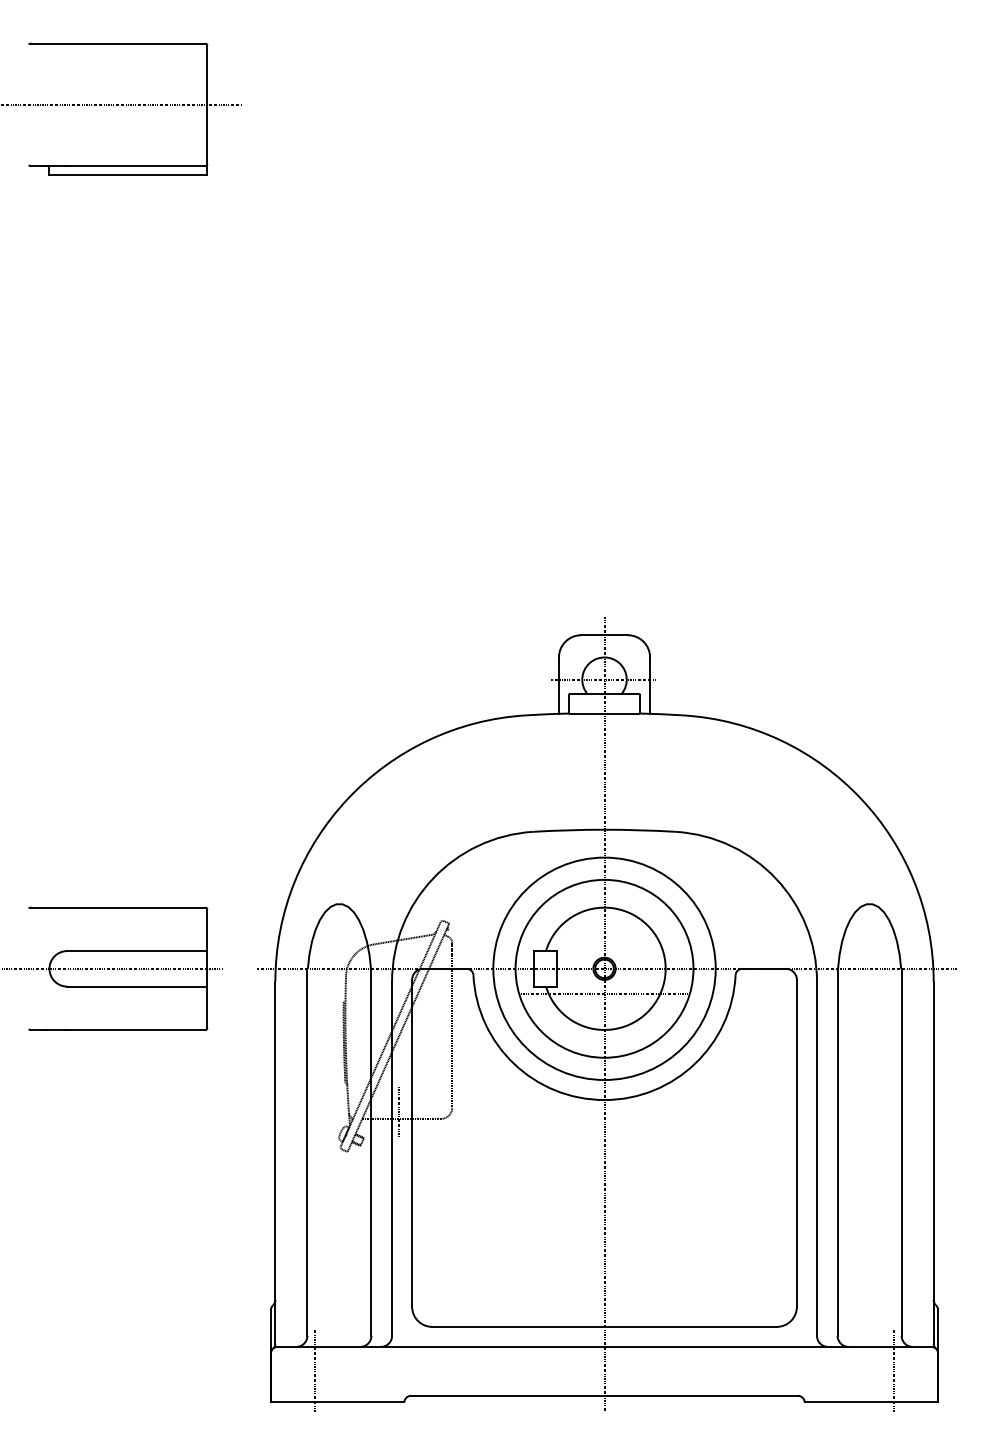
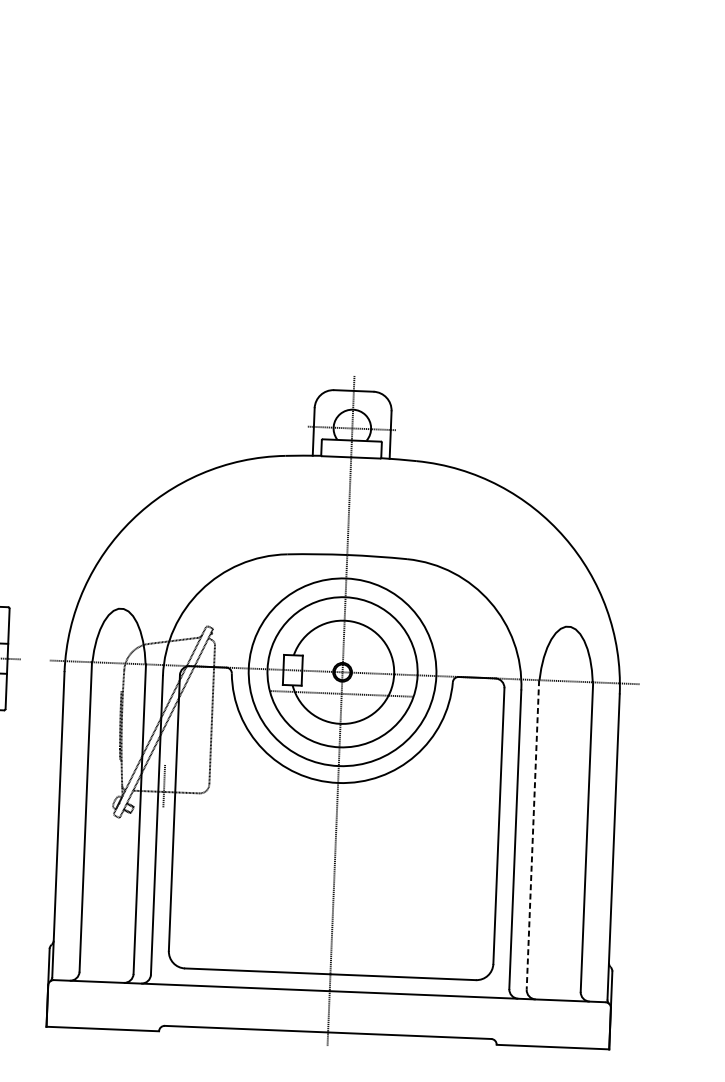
line: (837, 1152) -> (532, 835), solid -> dashed
line: (315, 1370) -> (85, 1001), removed
line: (893, 1370) -> (572, 1020), removed

